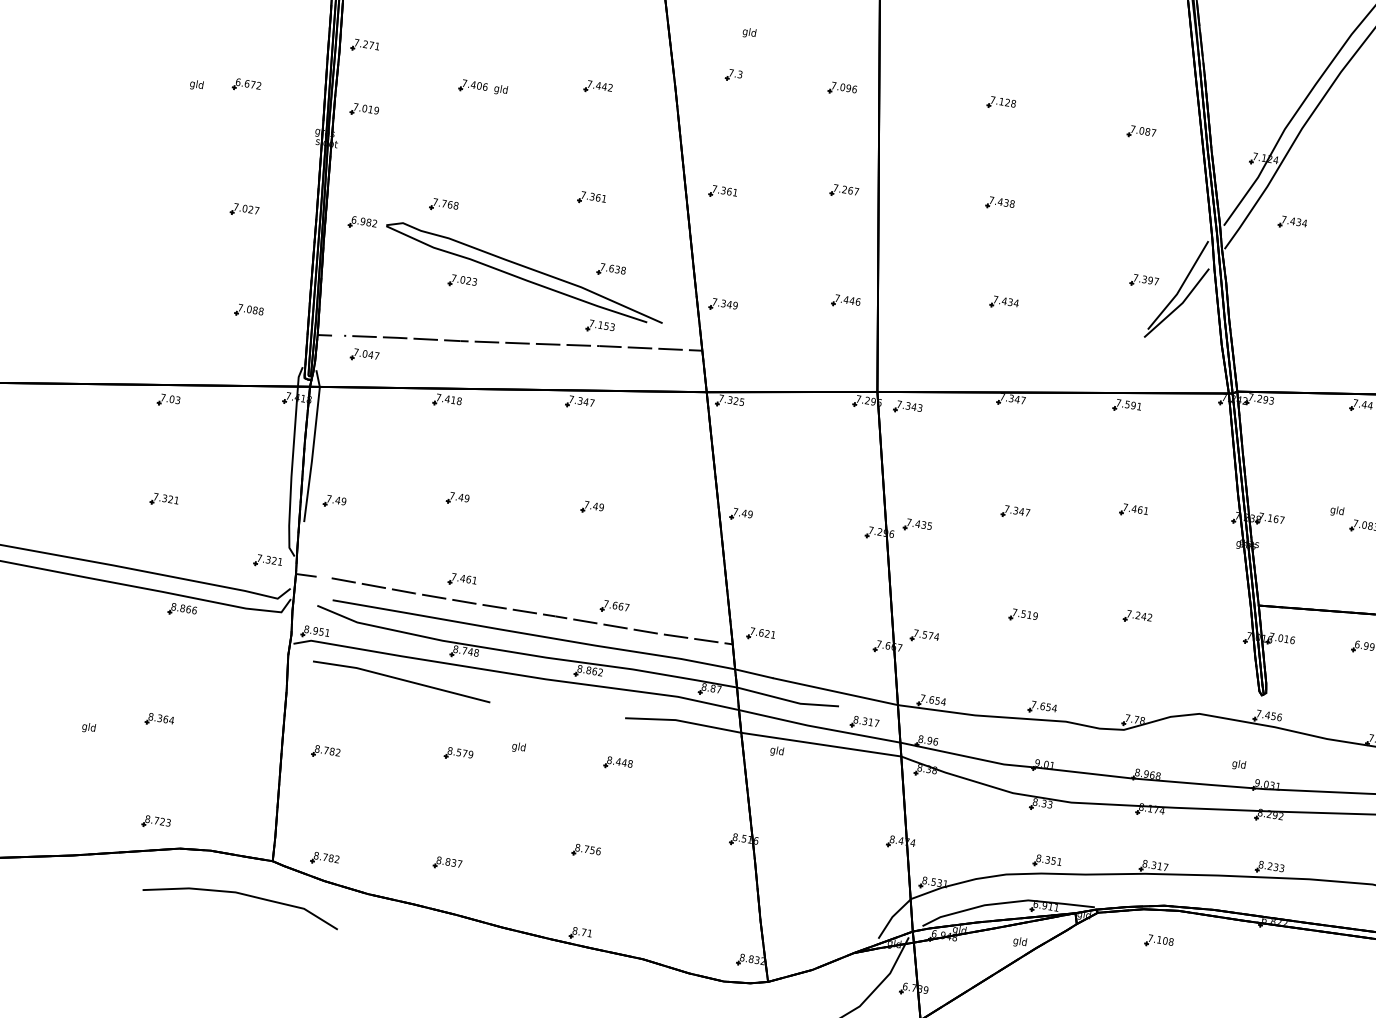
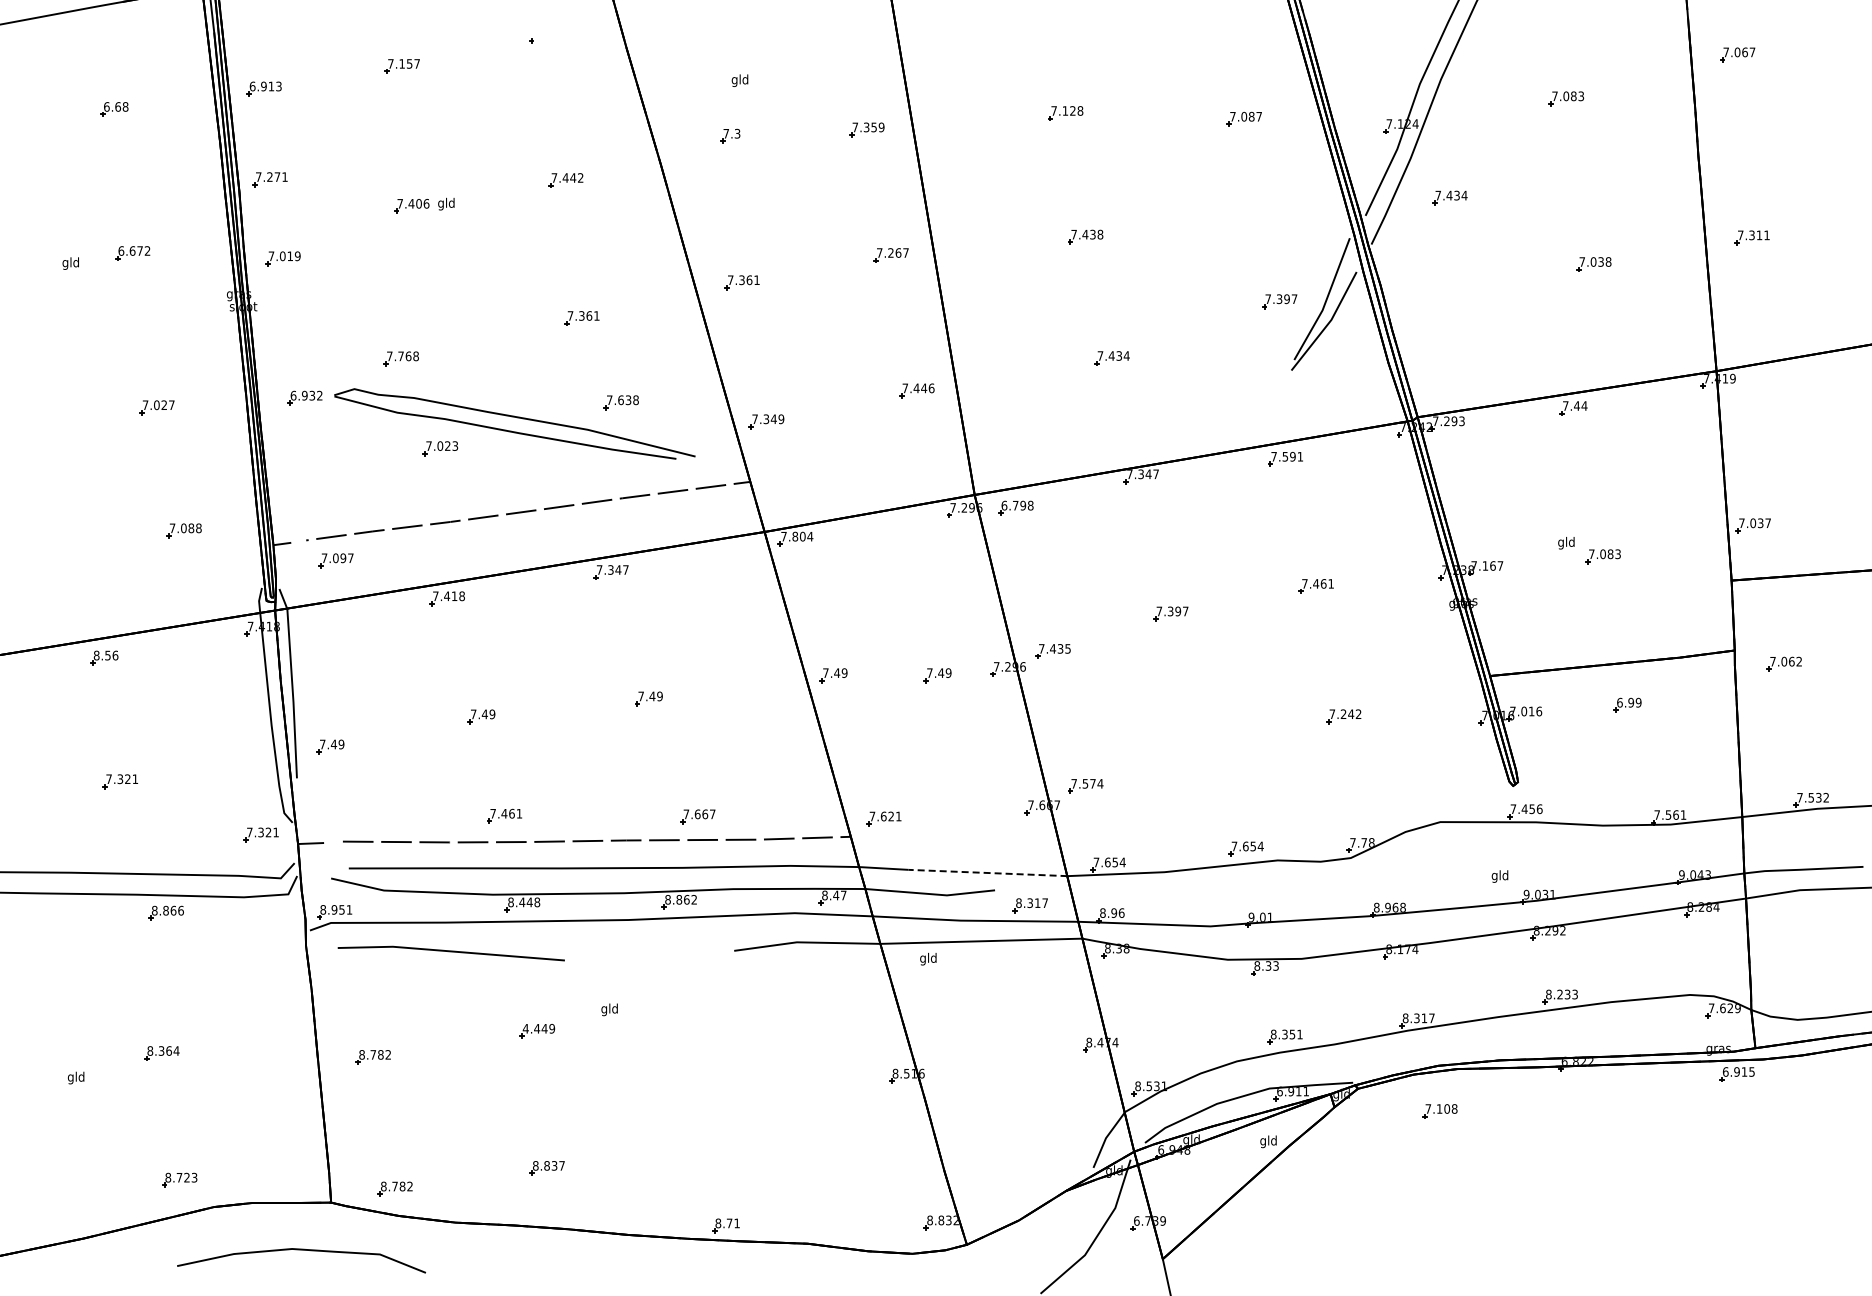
text: (848, 88) -> (873, 127), 7.096 -> 7.359
text: (369, 222) -> (312, 395), 6.982 -> 6.932
part: (600, 326) -> (619, 474), removed
text: (371, 355) -> (343, 558), 7.047 -> 7.097
text: (170, 398) -> (105, 655), 7.03 -> 8.56
text: (735, 400) -> (802, 536), 7.325 -> 7.804
text: (909, 406) -> (1017, 505), 7.343 -> 6.798
text: (1022, 511) -> (1178, 611), 7.347 -> 7.397
part: (823, 529) -> (937, 675), added
part: (1023, 616) -> (1202, 739), removed
text: (464, 650) -> (522, 902), 8.748 -> 8.448
text: (713, 688) -> (836, 895), 8.87 -> 8.47
line: (835, 691) -> (987, 872), solid -> dashed
text: (457, 751) -> (534, 1028), 8.579 -> 4.449
part: (618, 763) -> (735, 1008), removed
part: (585, 850) -> (714, 1122), removed

